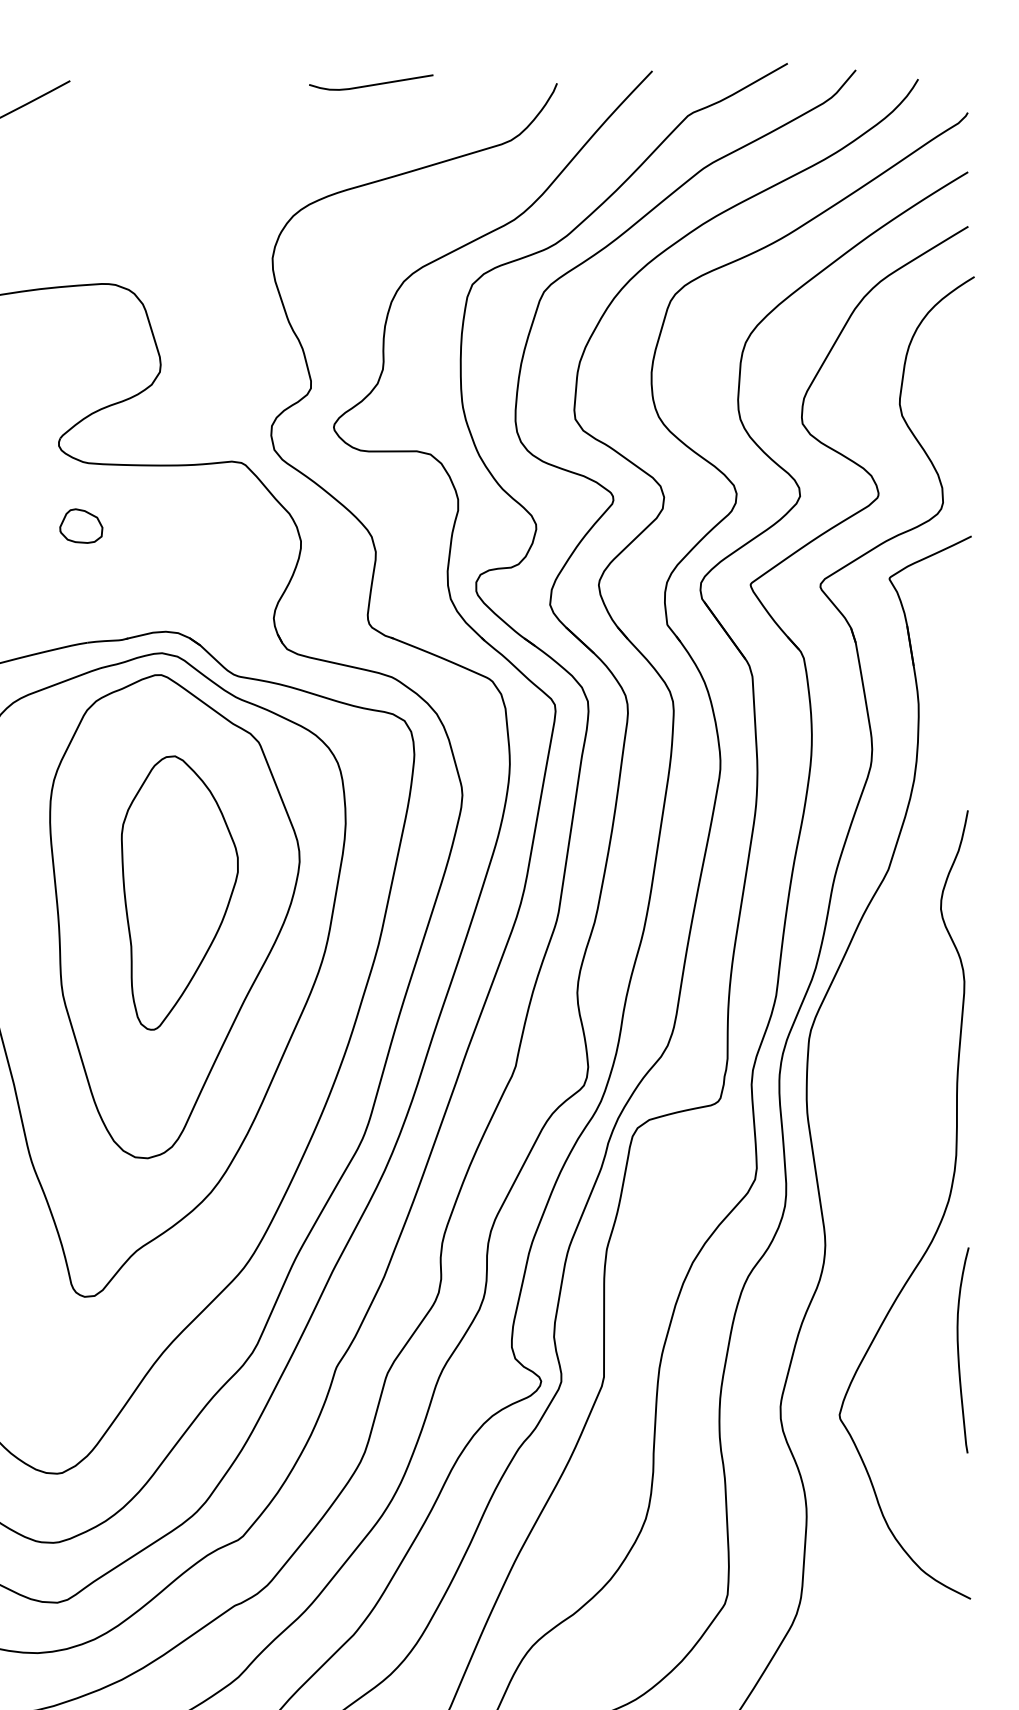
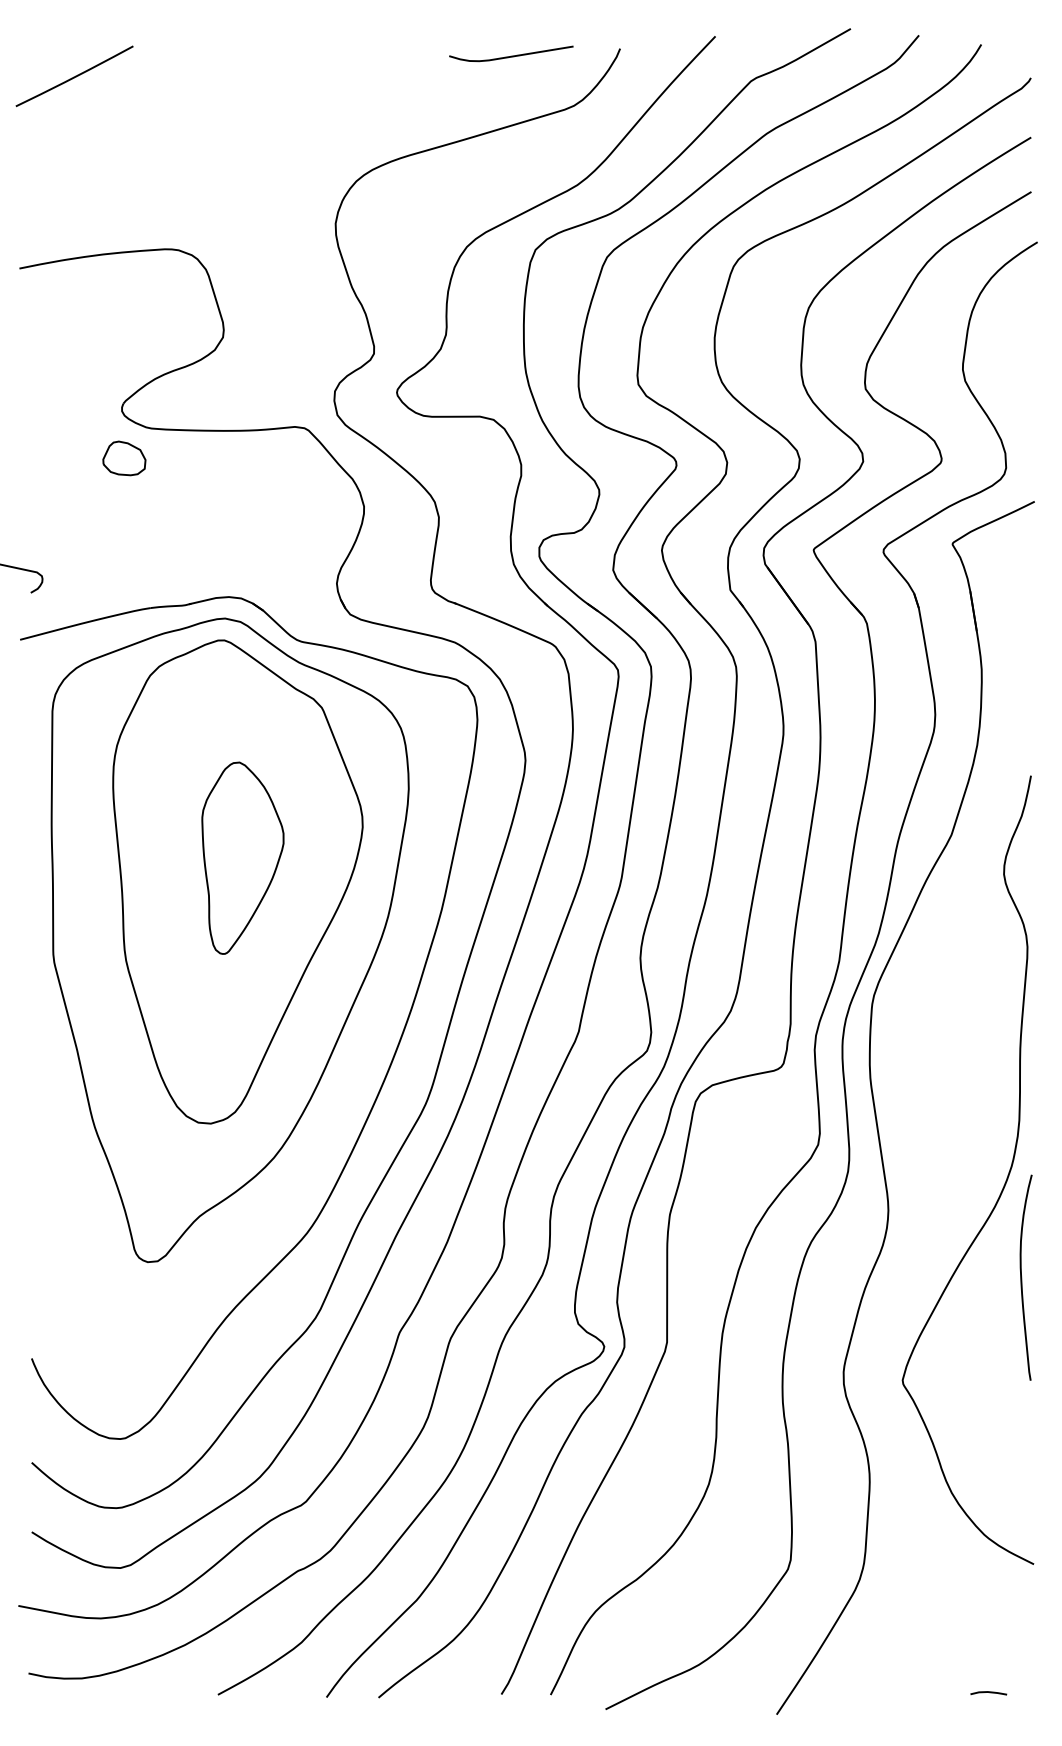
curve: (371, 84) -> (511, 55), moved
part: (81, 526) -> (124, 458), moved
part: (179, 892) -> (242, 857), size x0.7
curve: (959, 1350) -> (1022, 1277), moved

